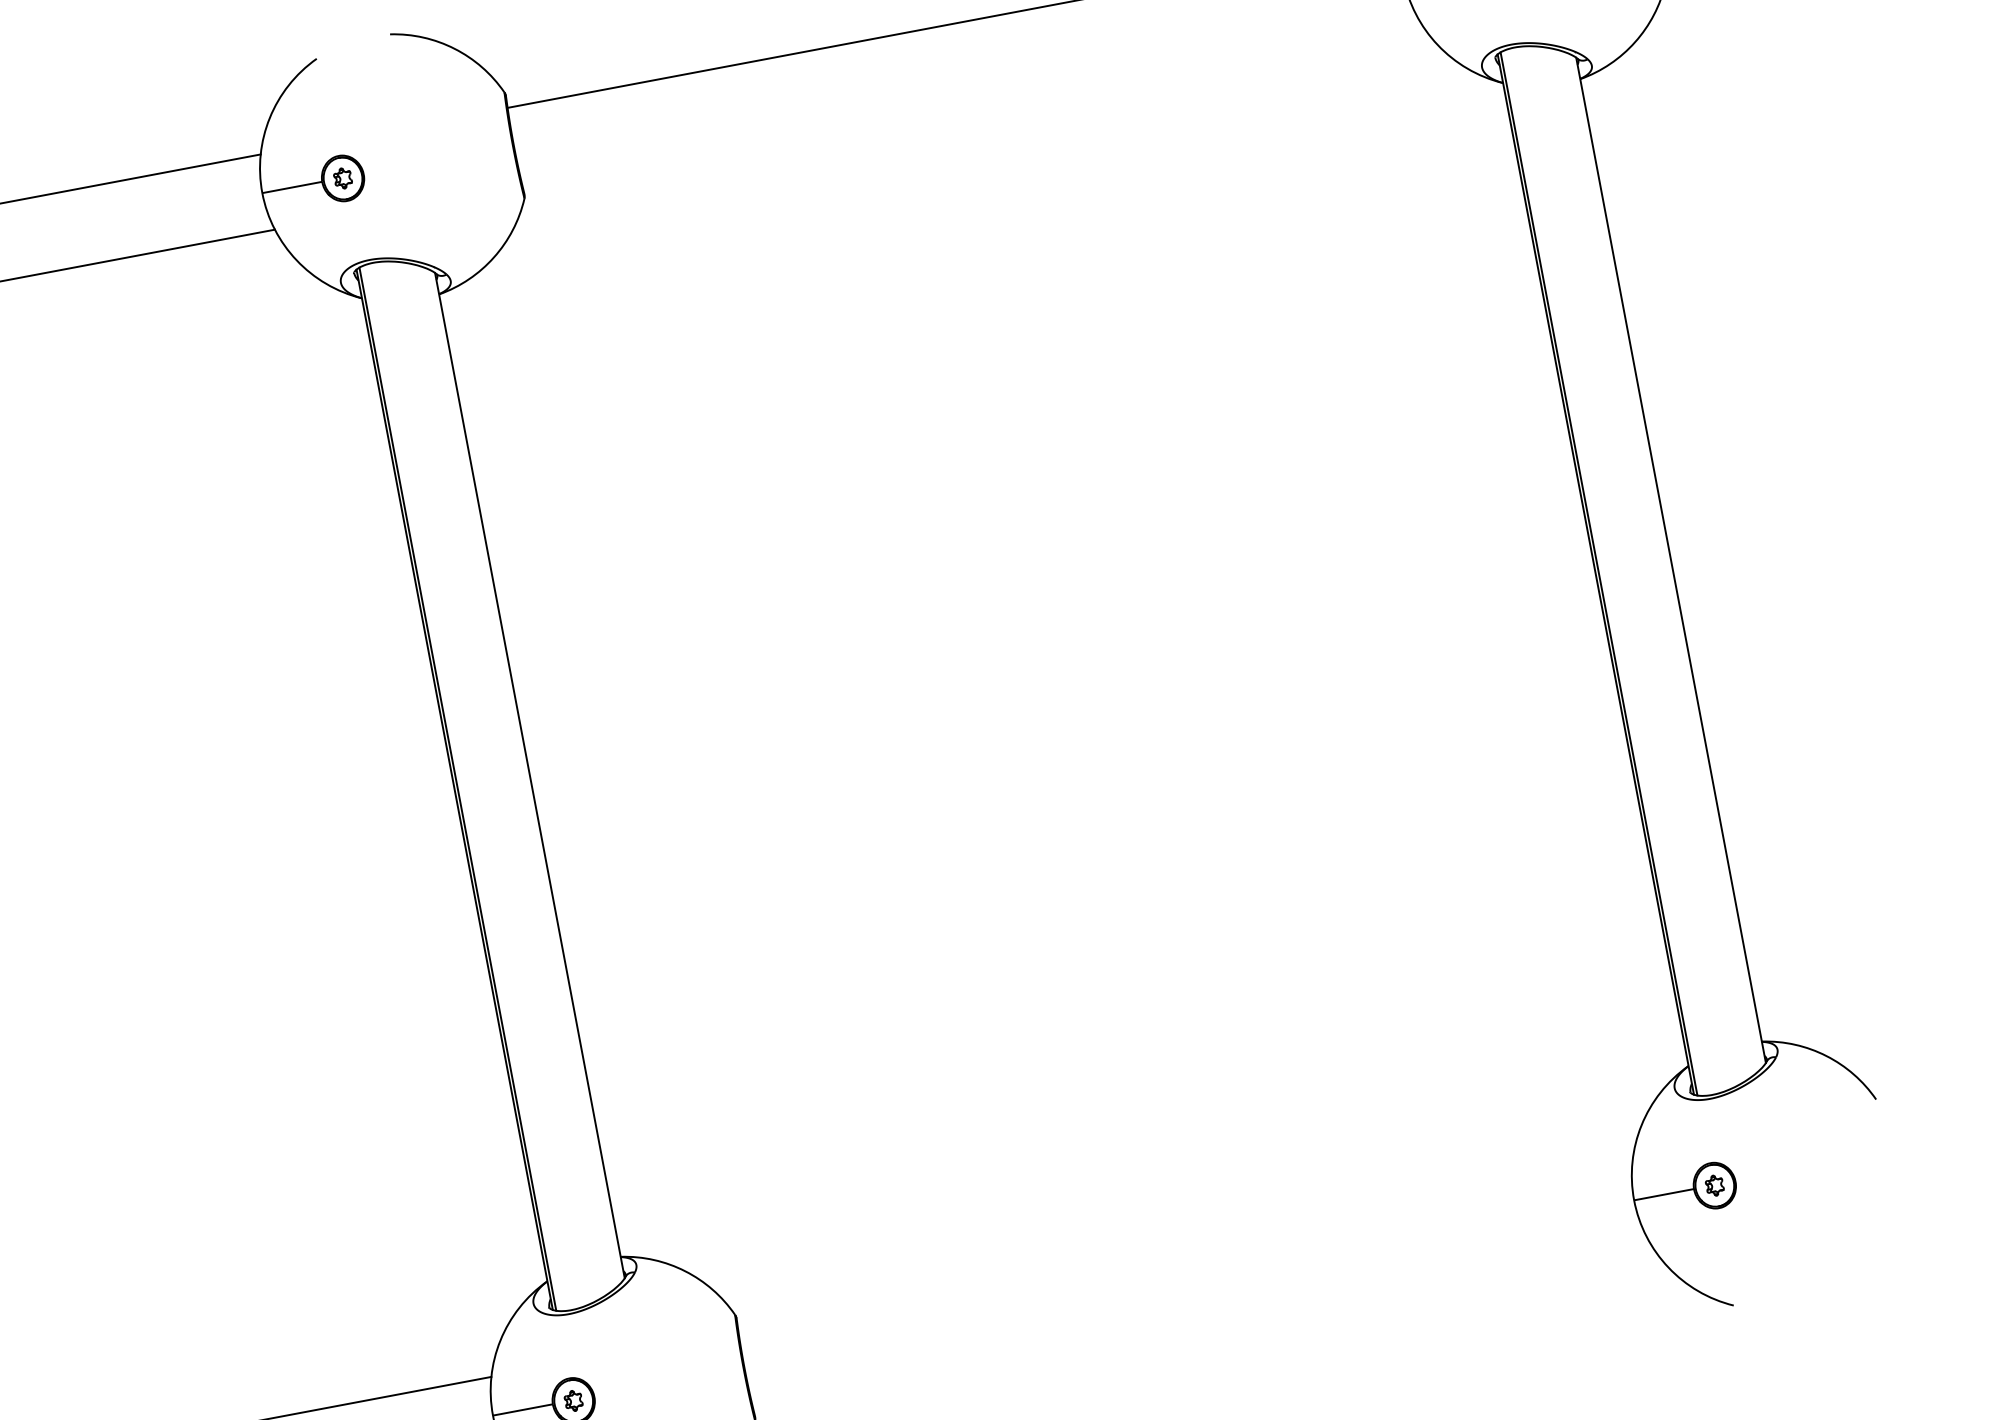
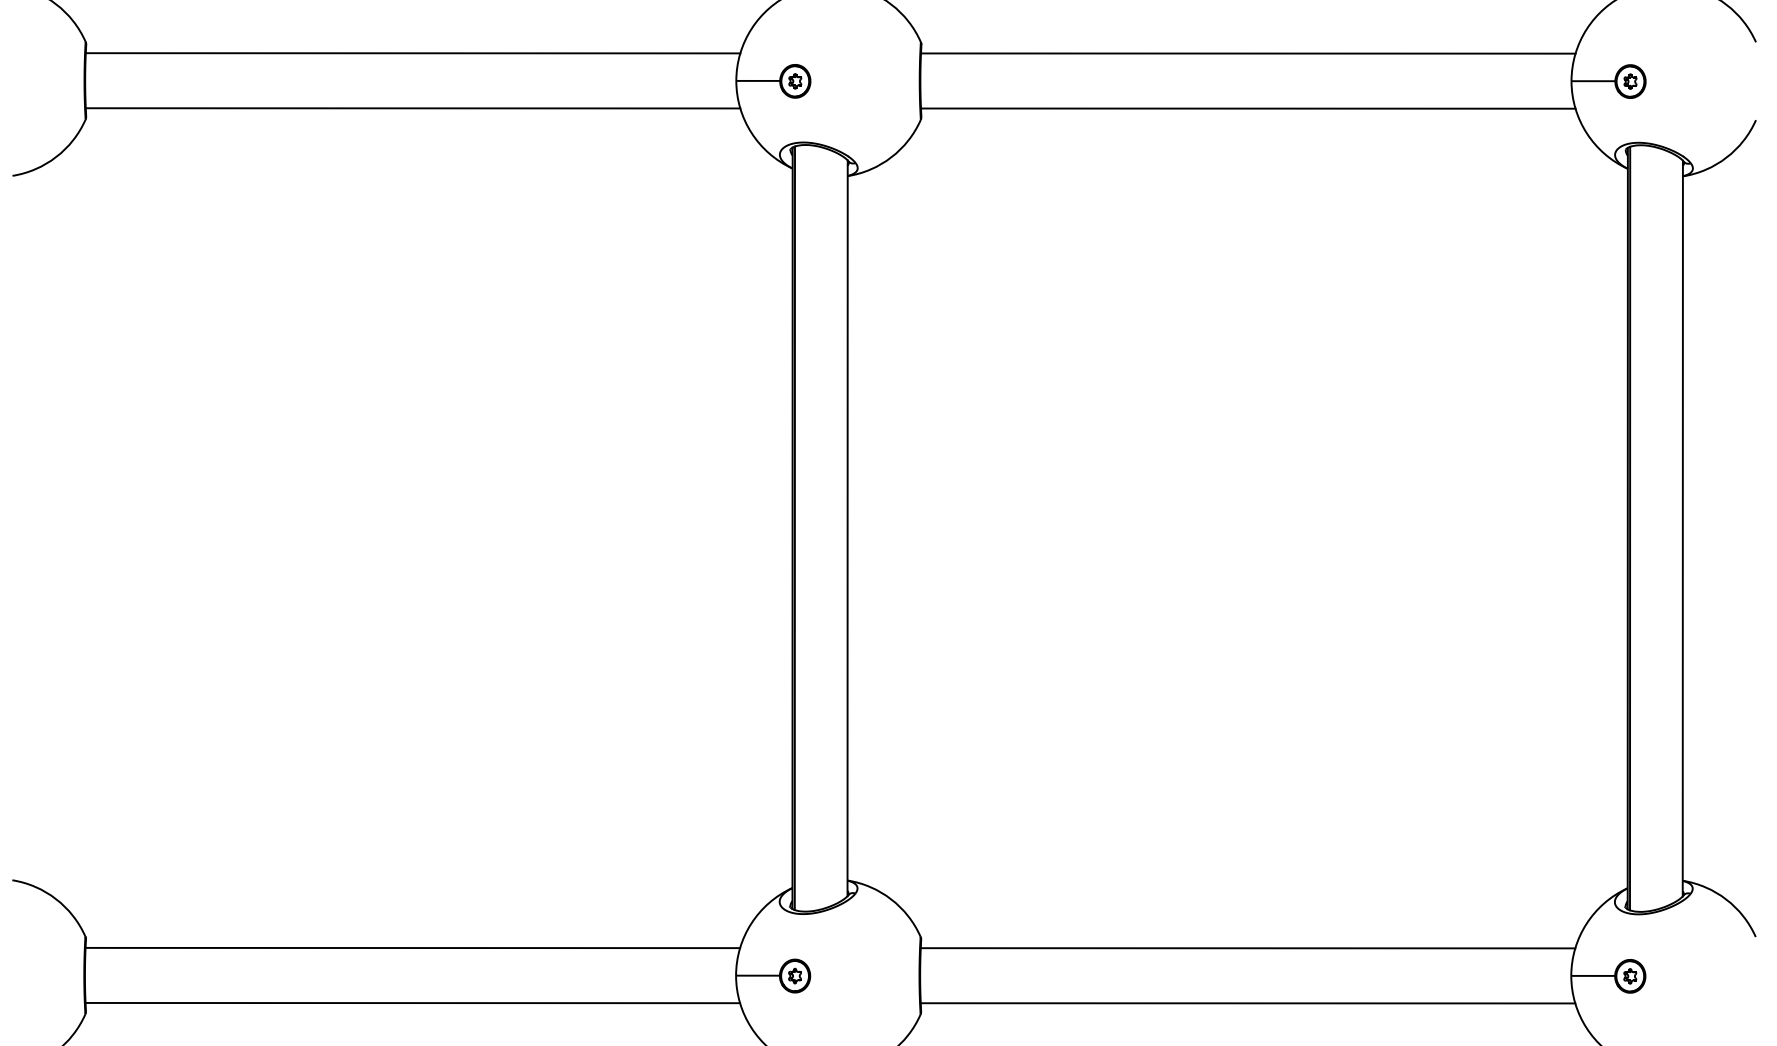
line: (969, 98) -> (1248, 108), added
line: (1184, 1246) -> (1247, 948), added
line: (1198, 1321) -> (1247, 1003), added

